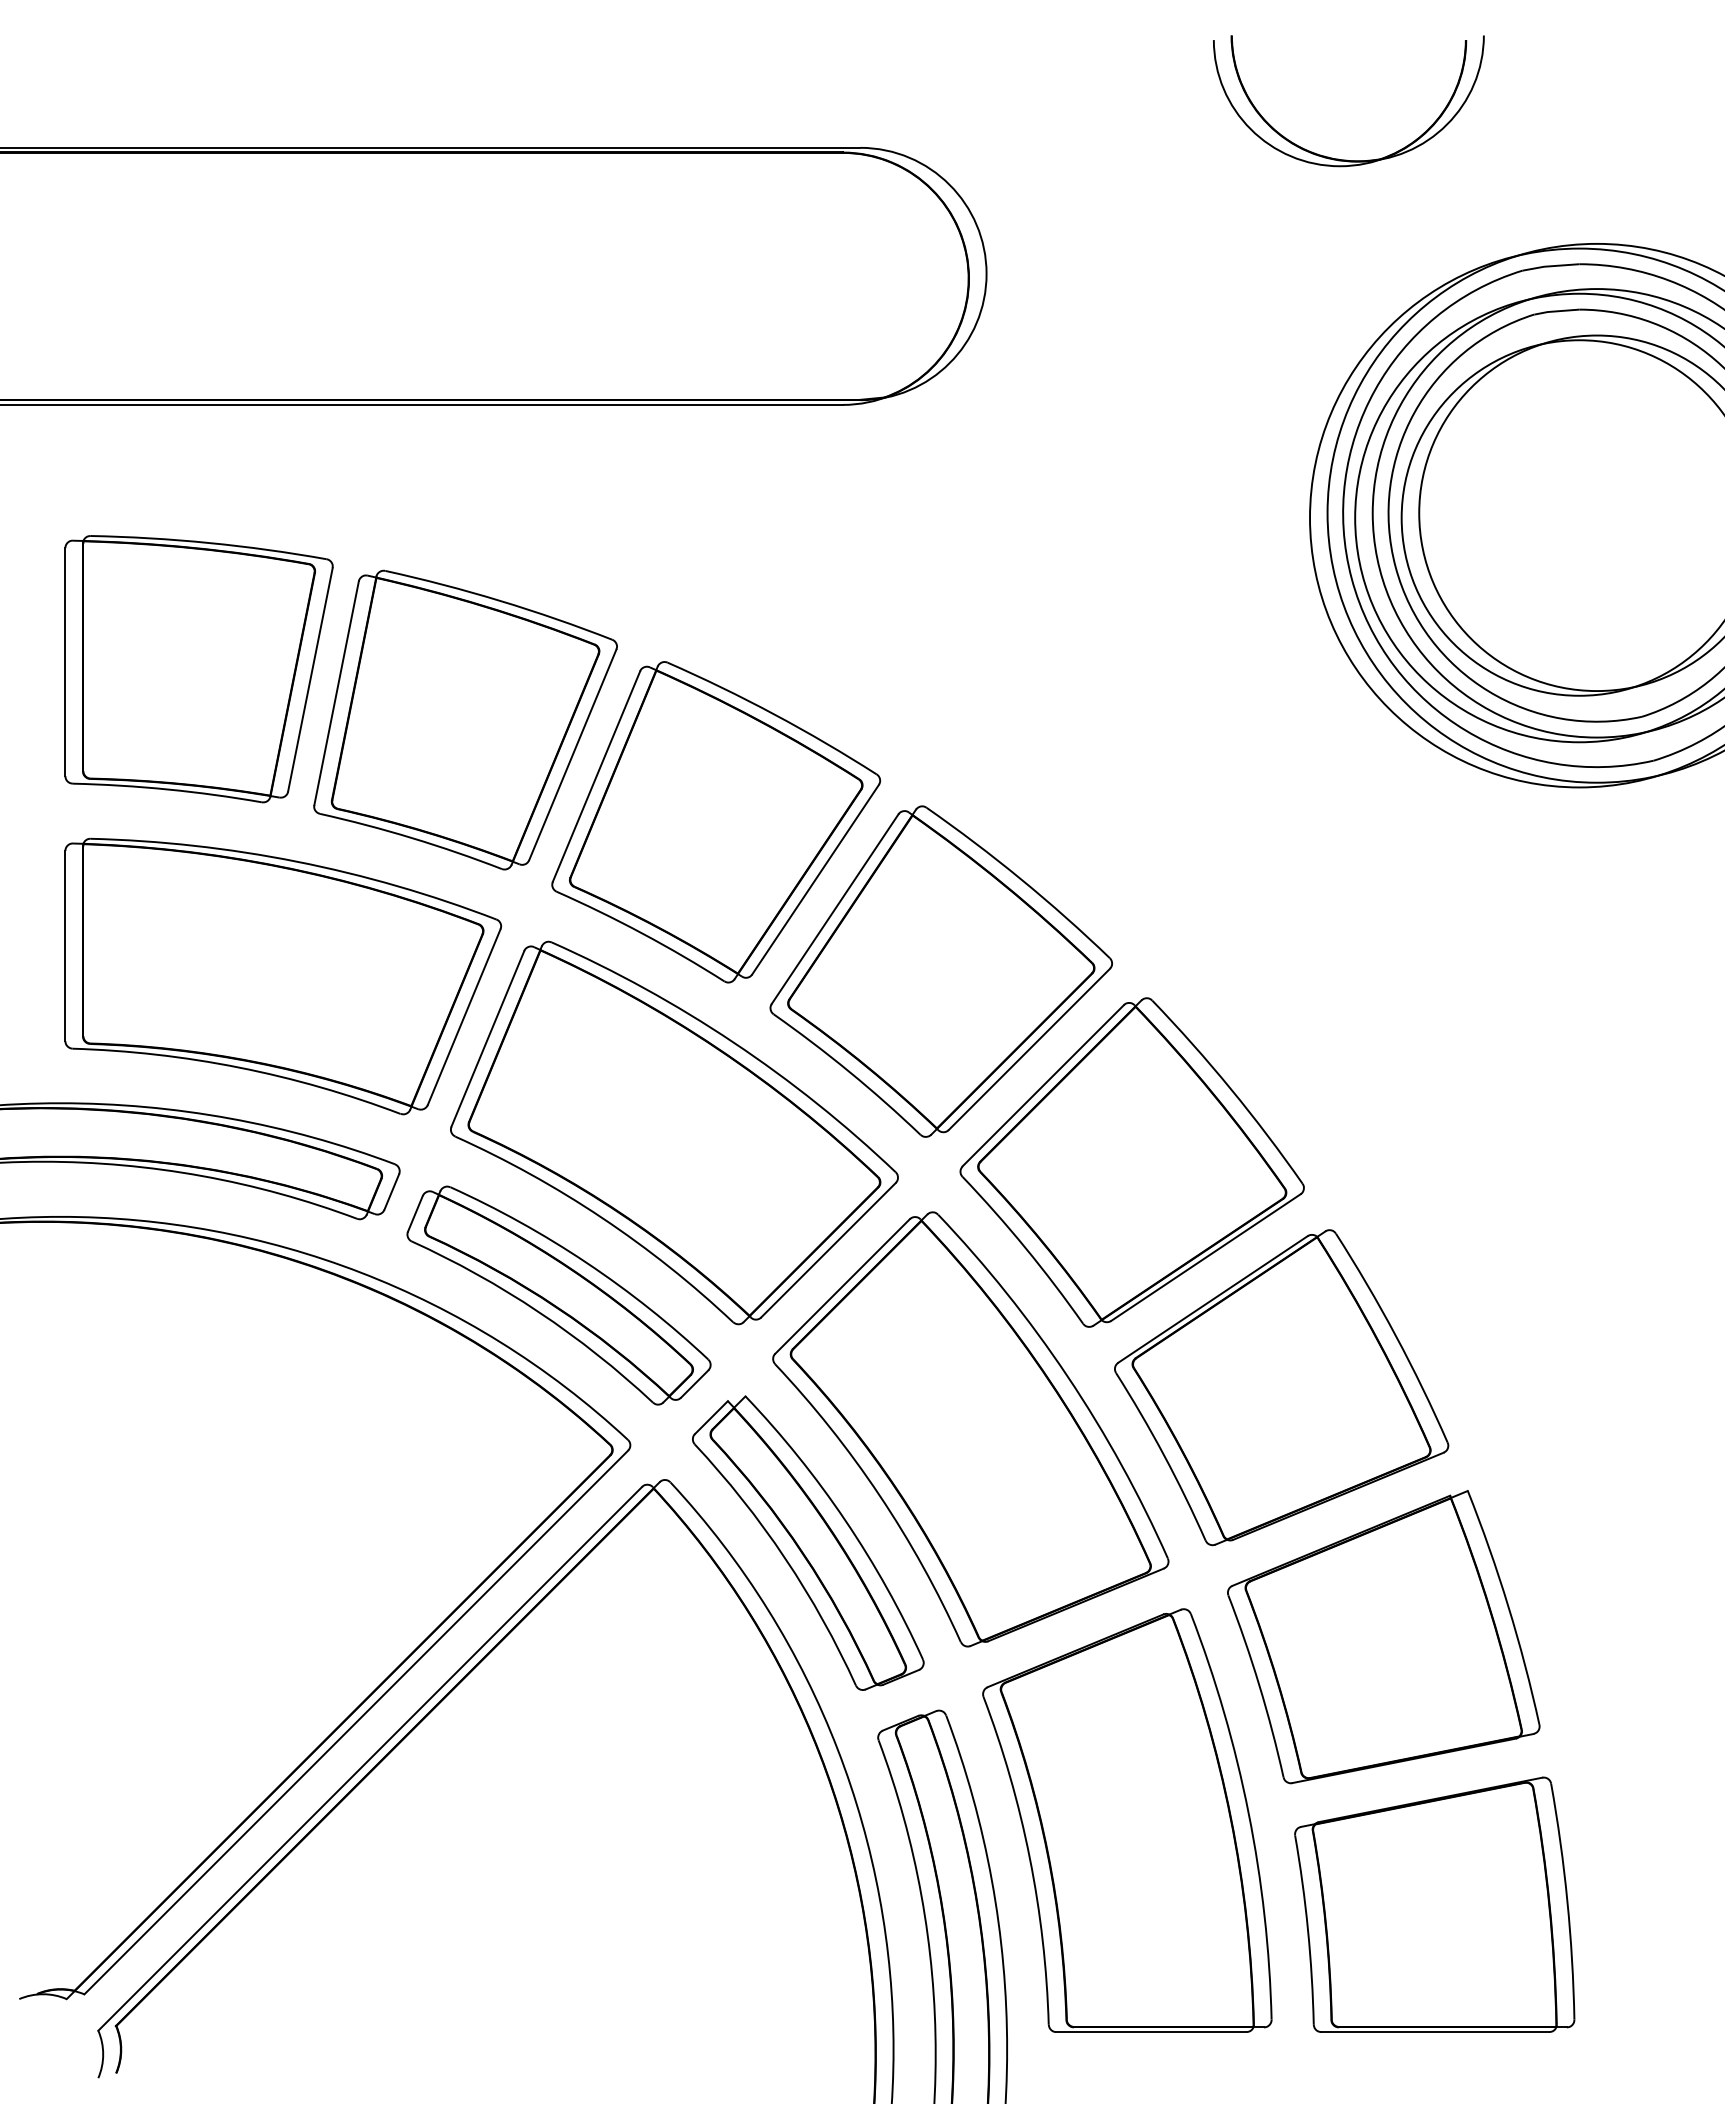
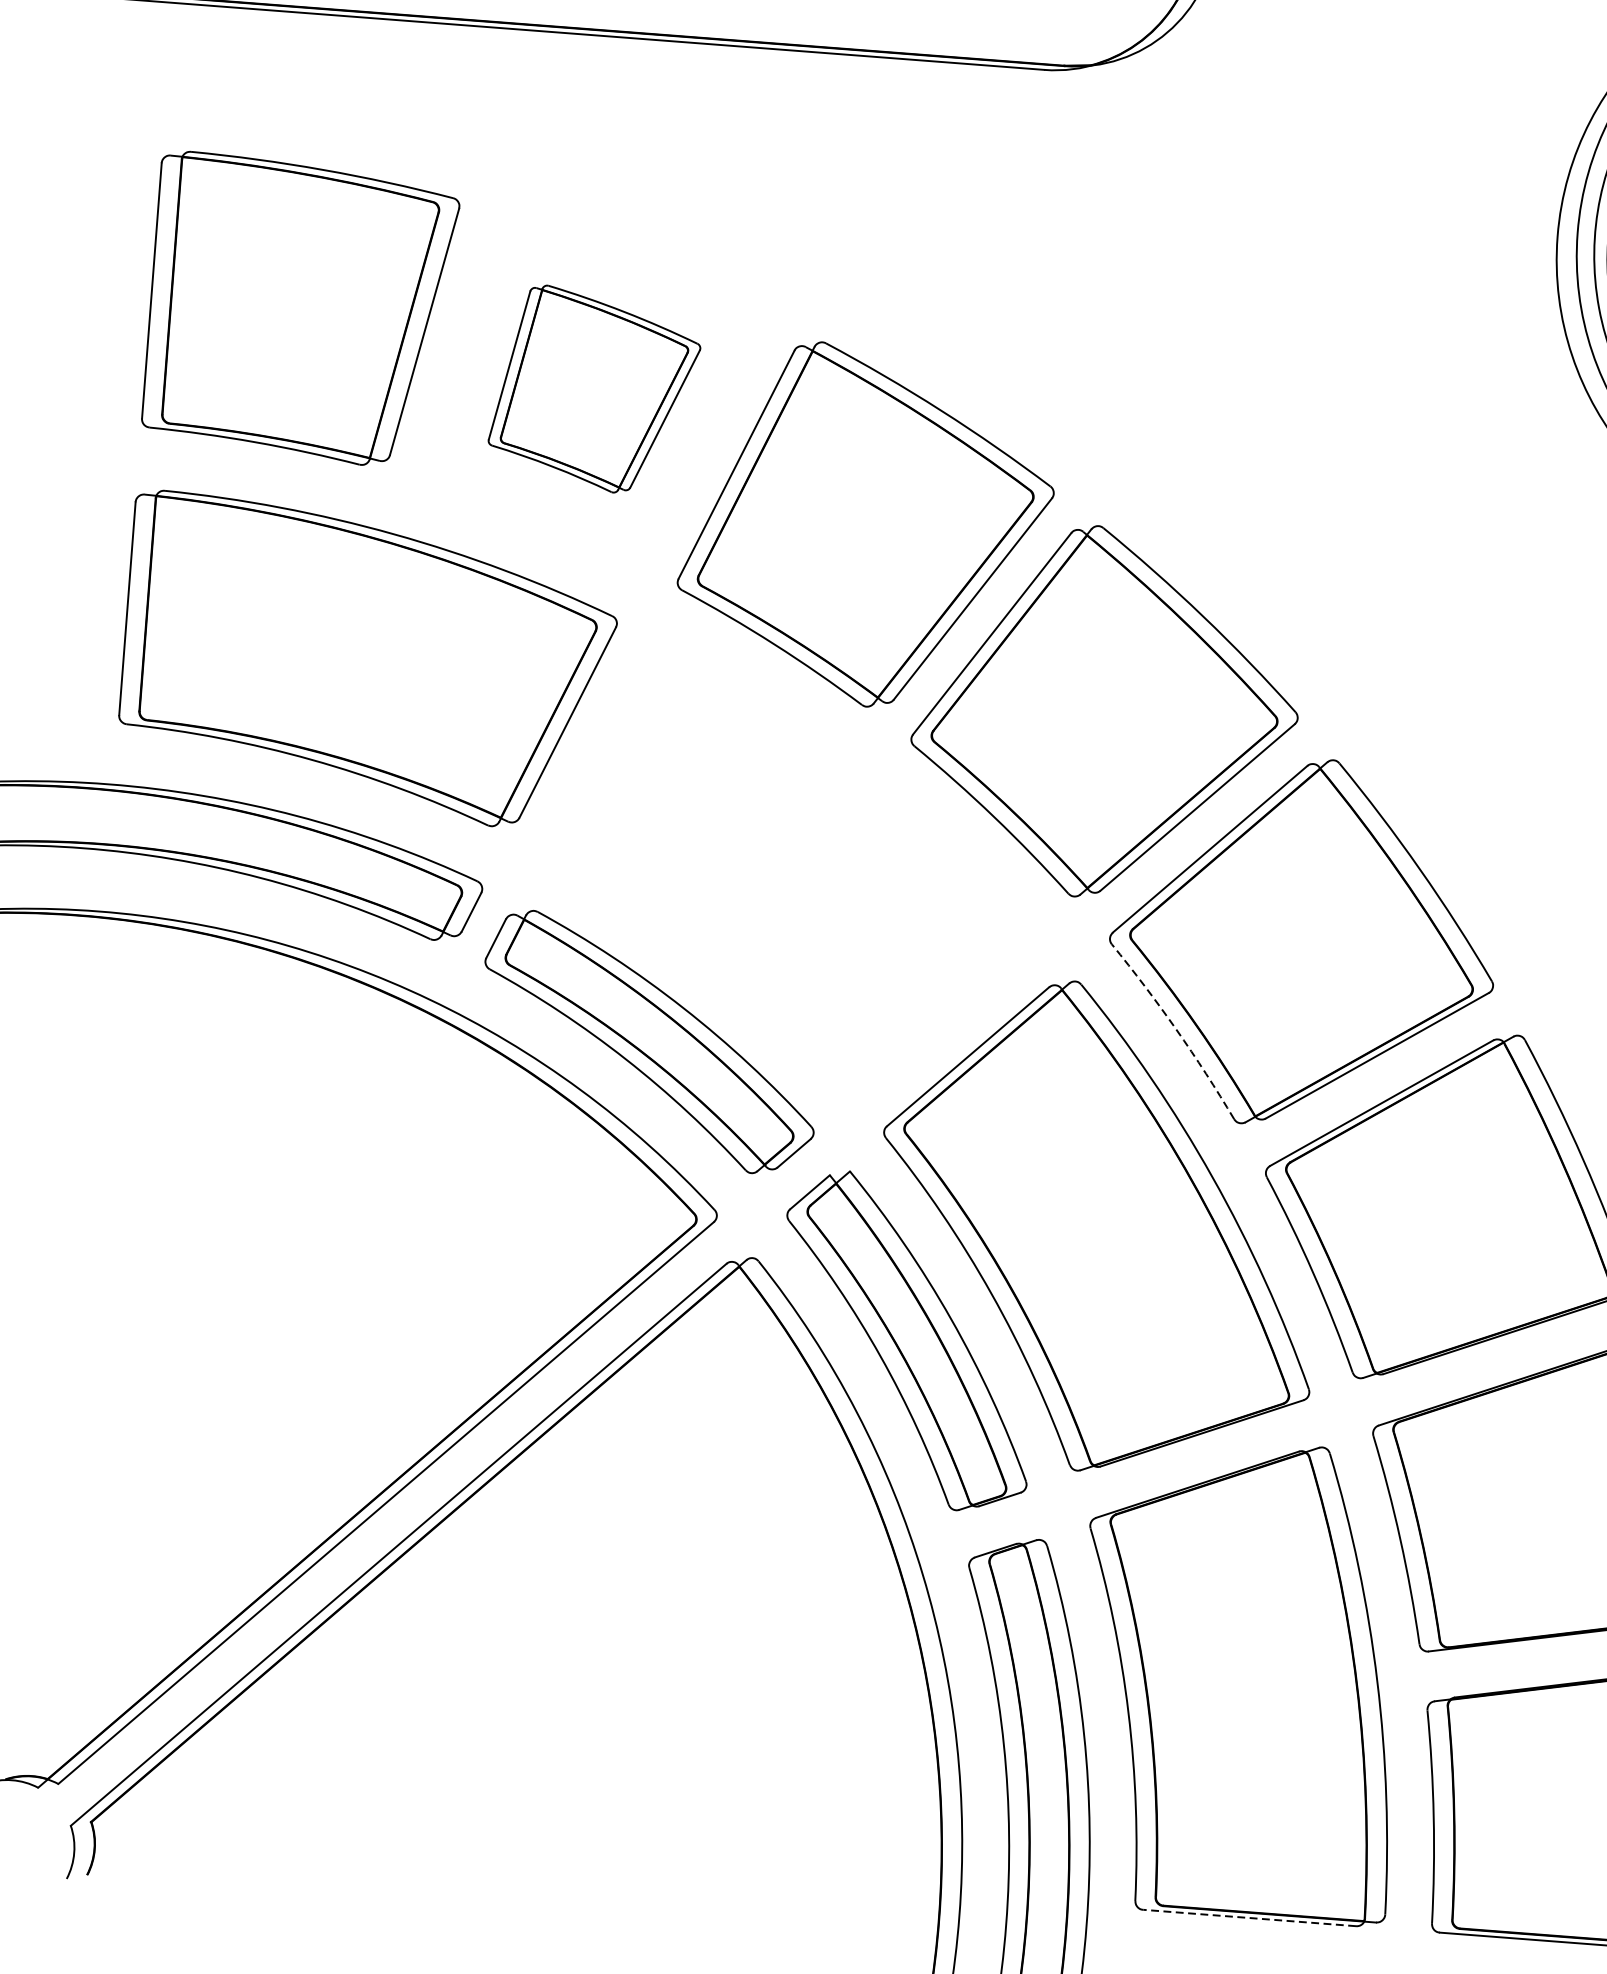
part: (465, 719) -> (594, 389), size x0.6
part: (674, 1132) -> (793, 869), removed
arc: (1025, 1248) -> (1176, 1030), solid -> dashed
line: (1151, 2032) -> (1249, 1918), solid -> dashed

